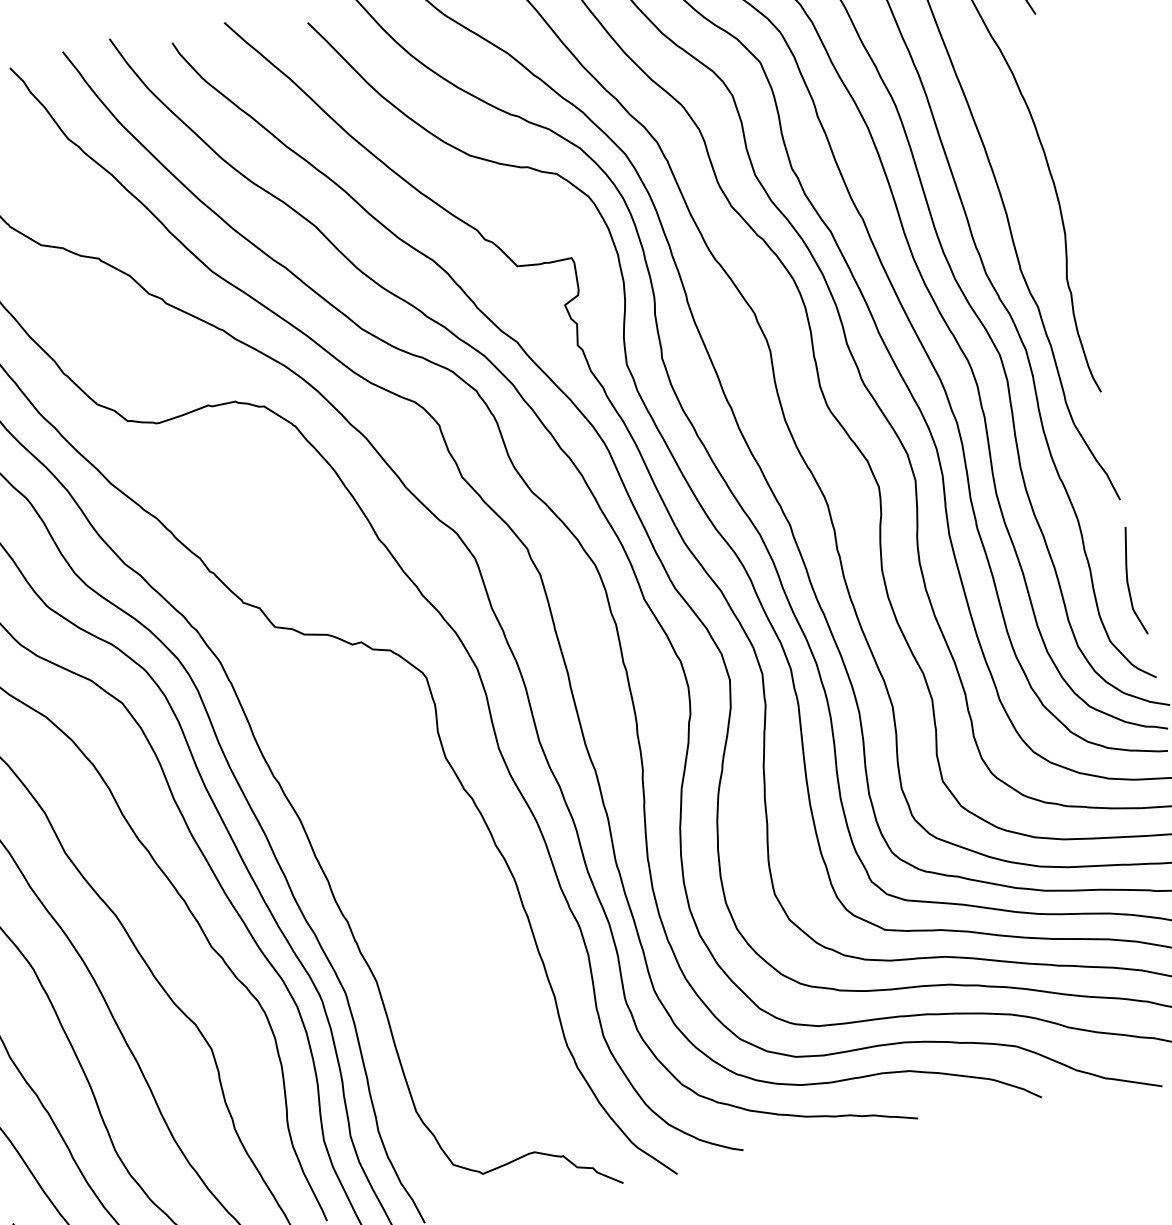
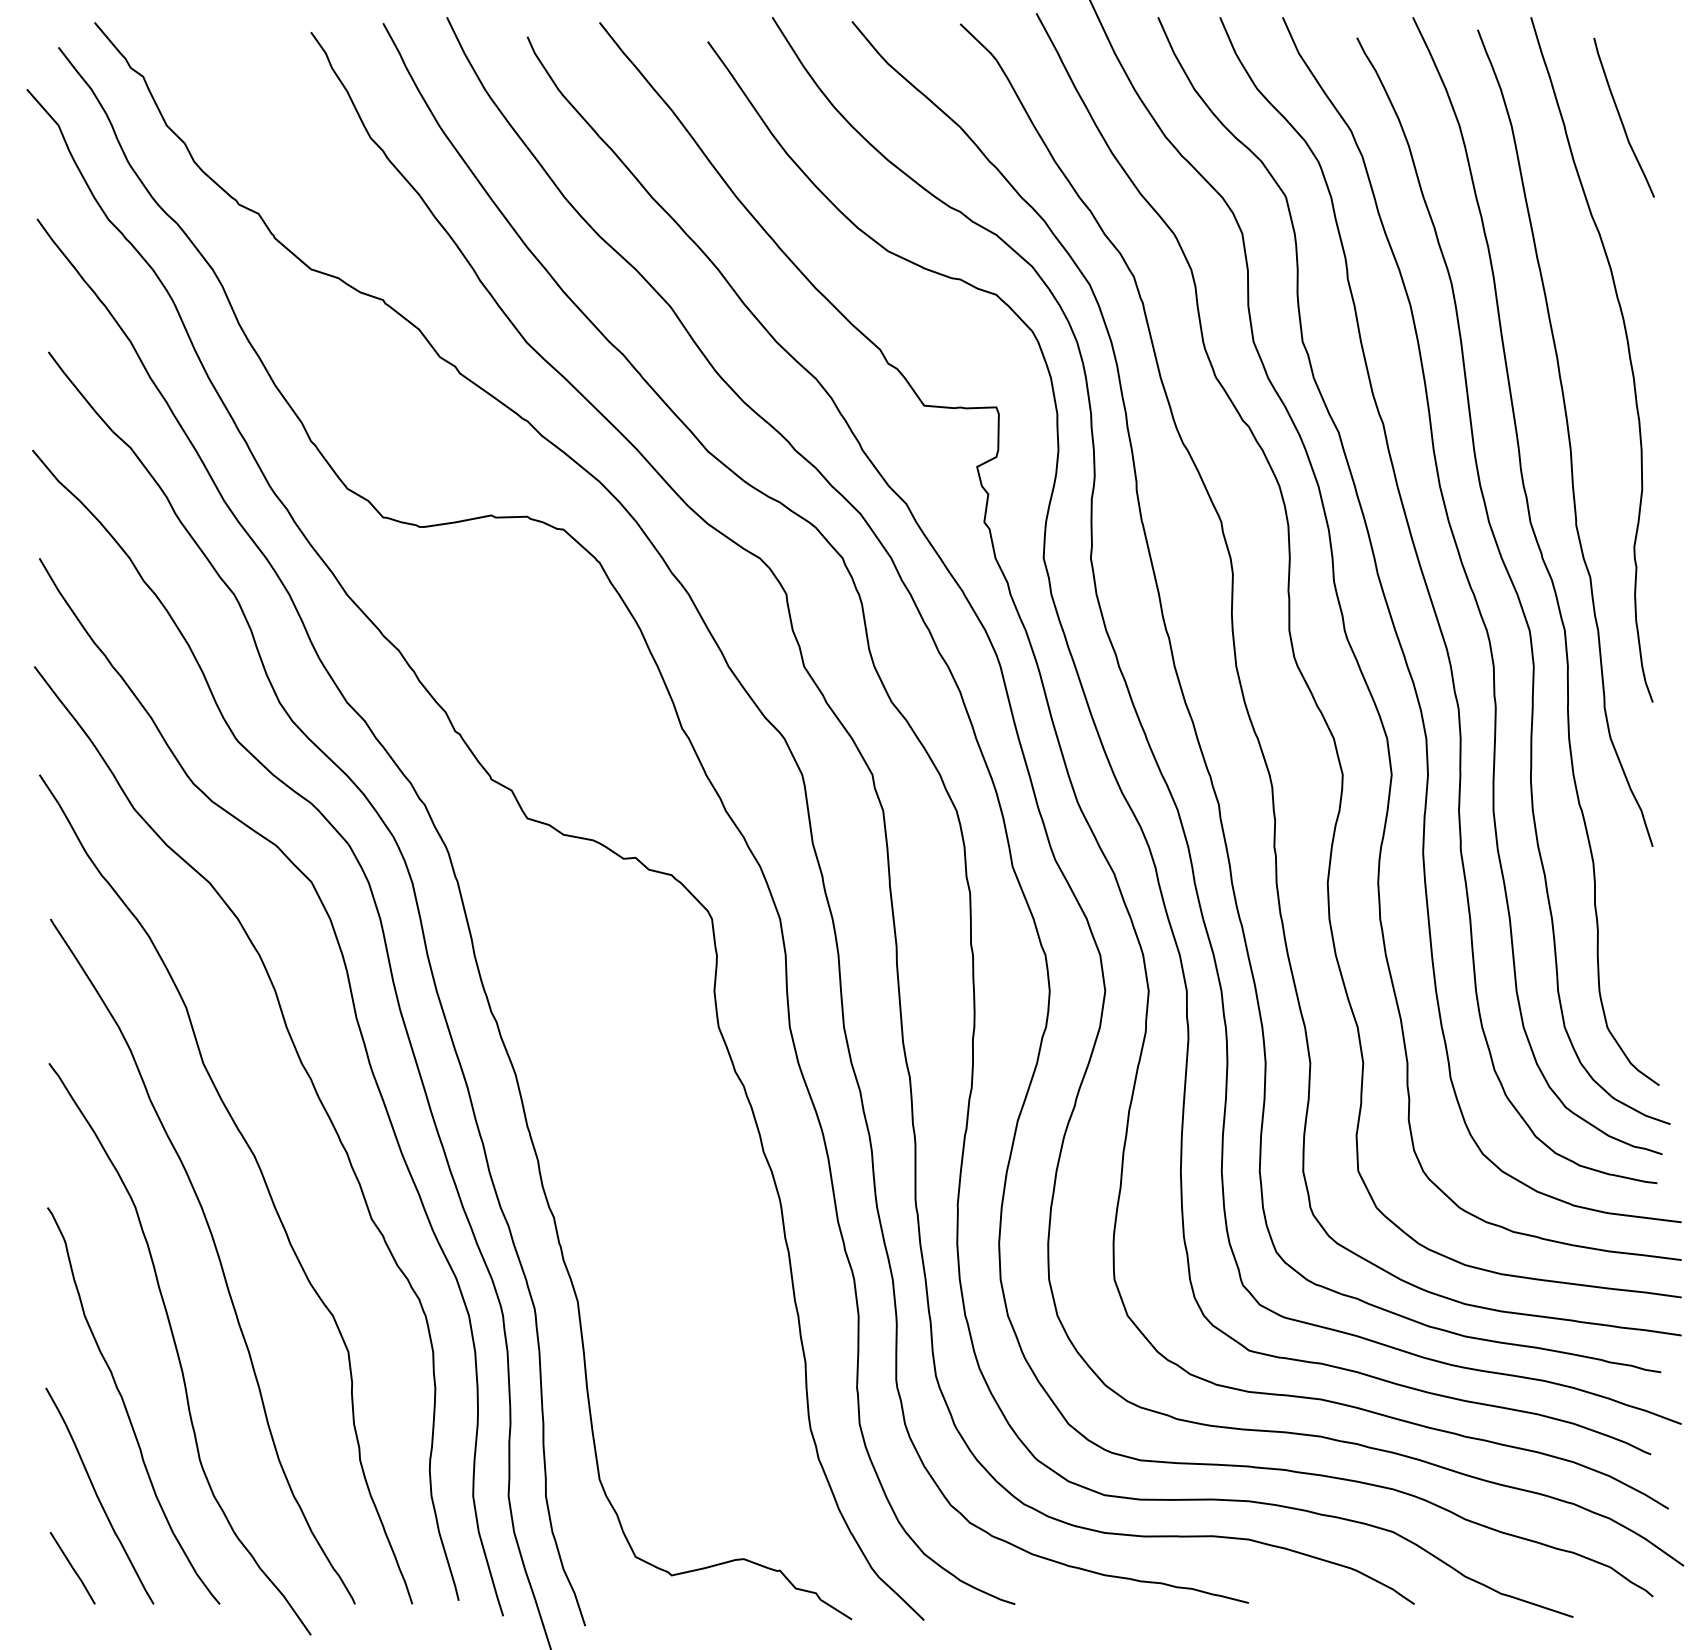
curve: (1128, 582) -> (1644, 955), removed

